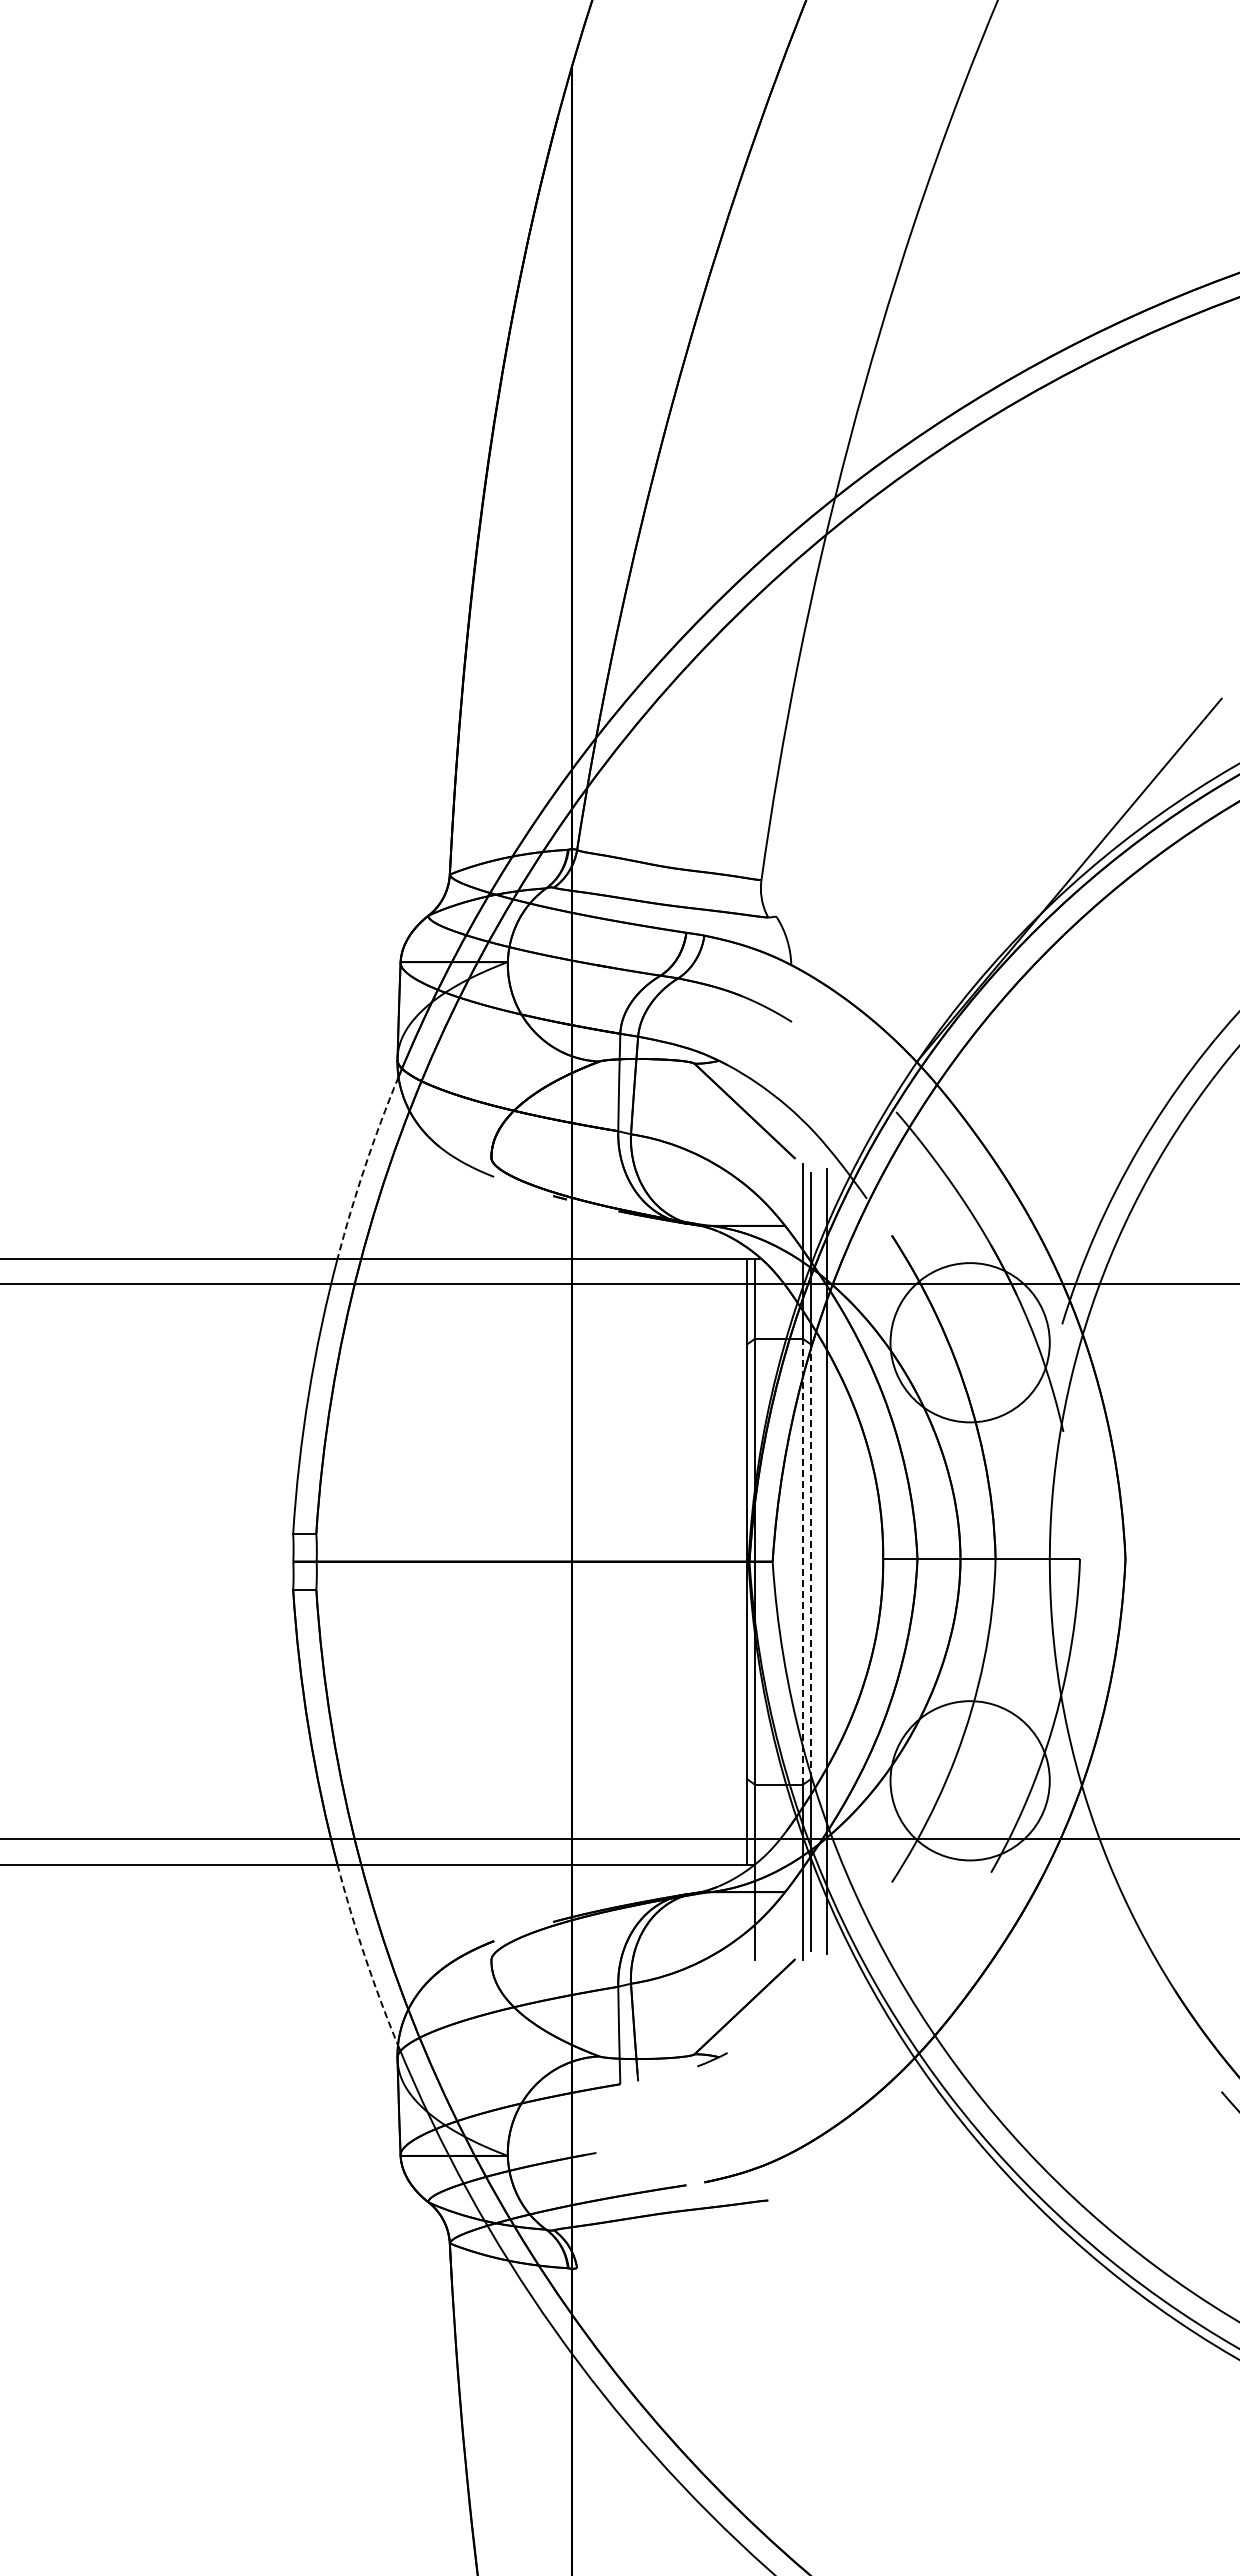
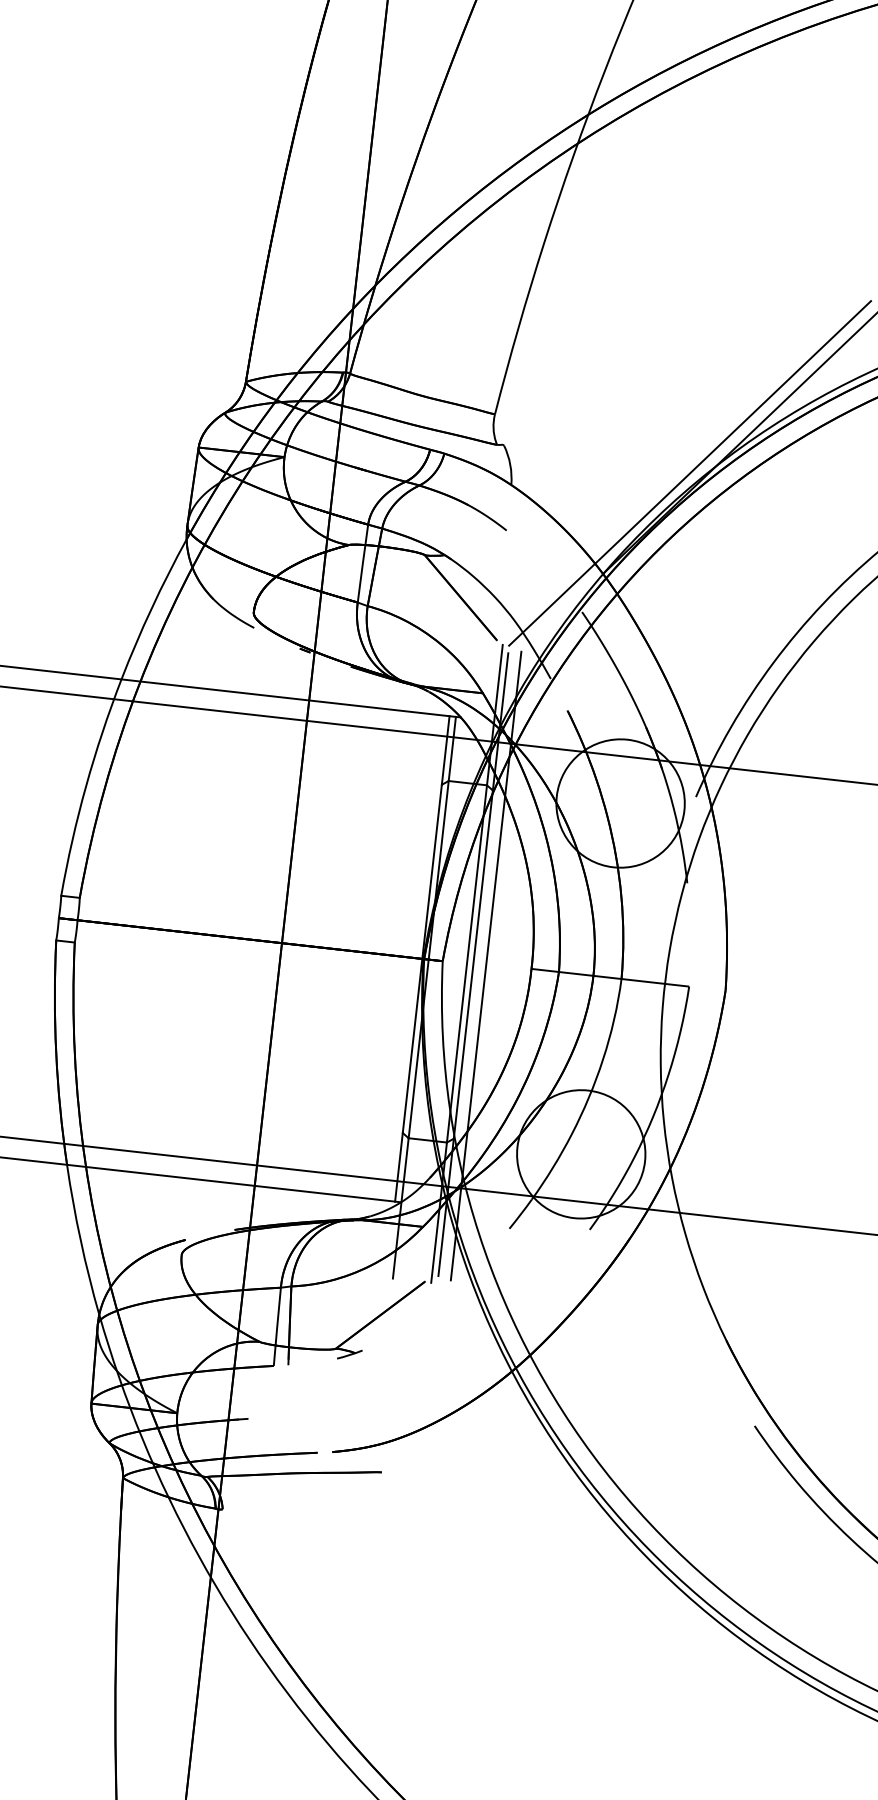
line: (1009, 925) -> (689, 472), added
arc: (365, 1166) -> (152, 608), dashed -> solid
line: (802, 1561) -> (466, 963), dashed -> solid
line: (810, 1561) -> (473, 964), dashed -> solid
arc: (364, 1956) -> (80, 1240), dashed -> solid

